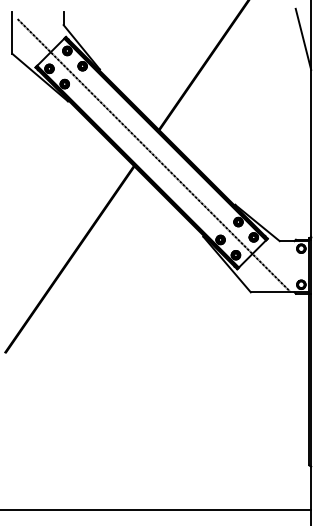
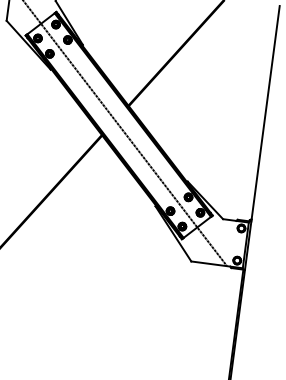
line: (303, 38) -> (268, 41), removed

